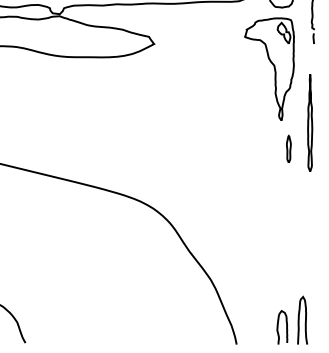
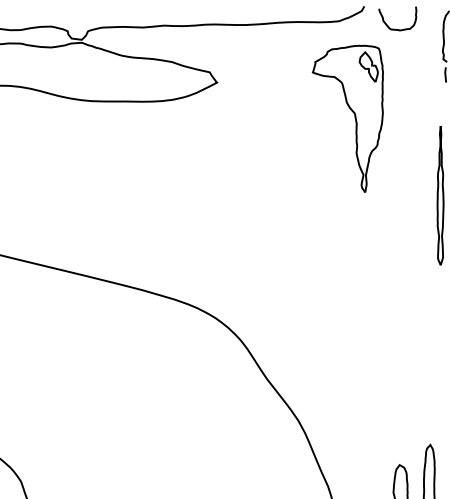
part: (269, 68) -> (347, 117), moved
part: (288, 148) -> (409, 232), removed

